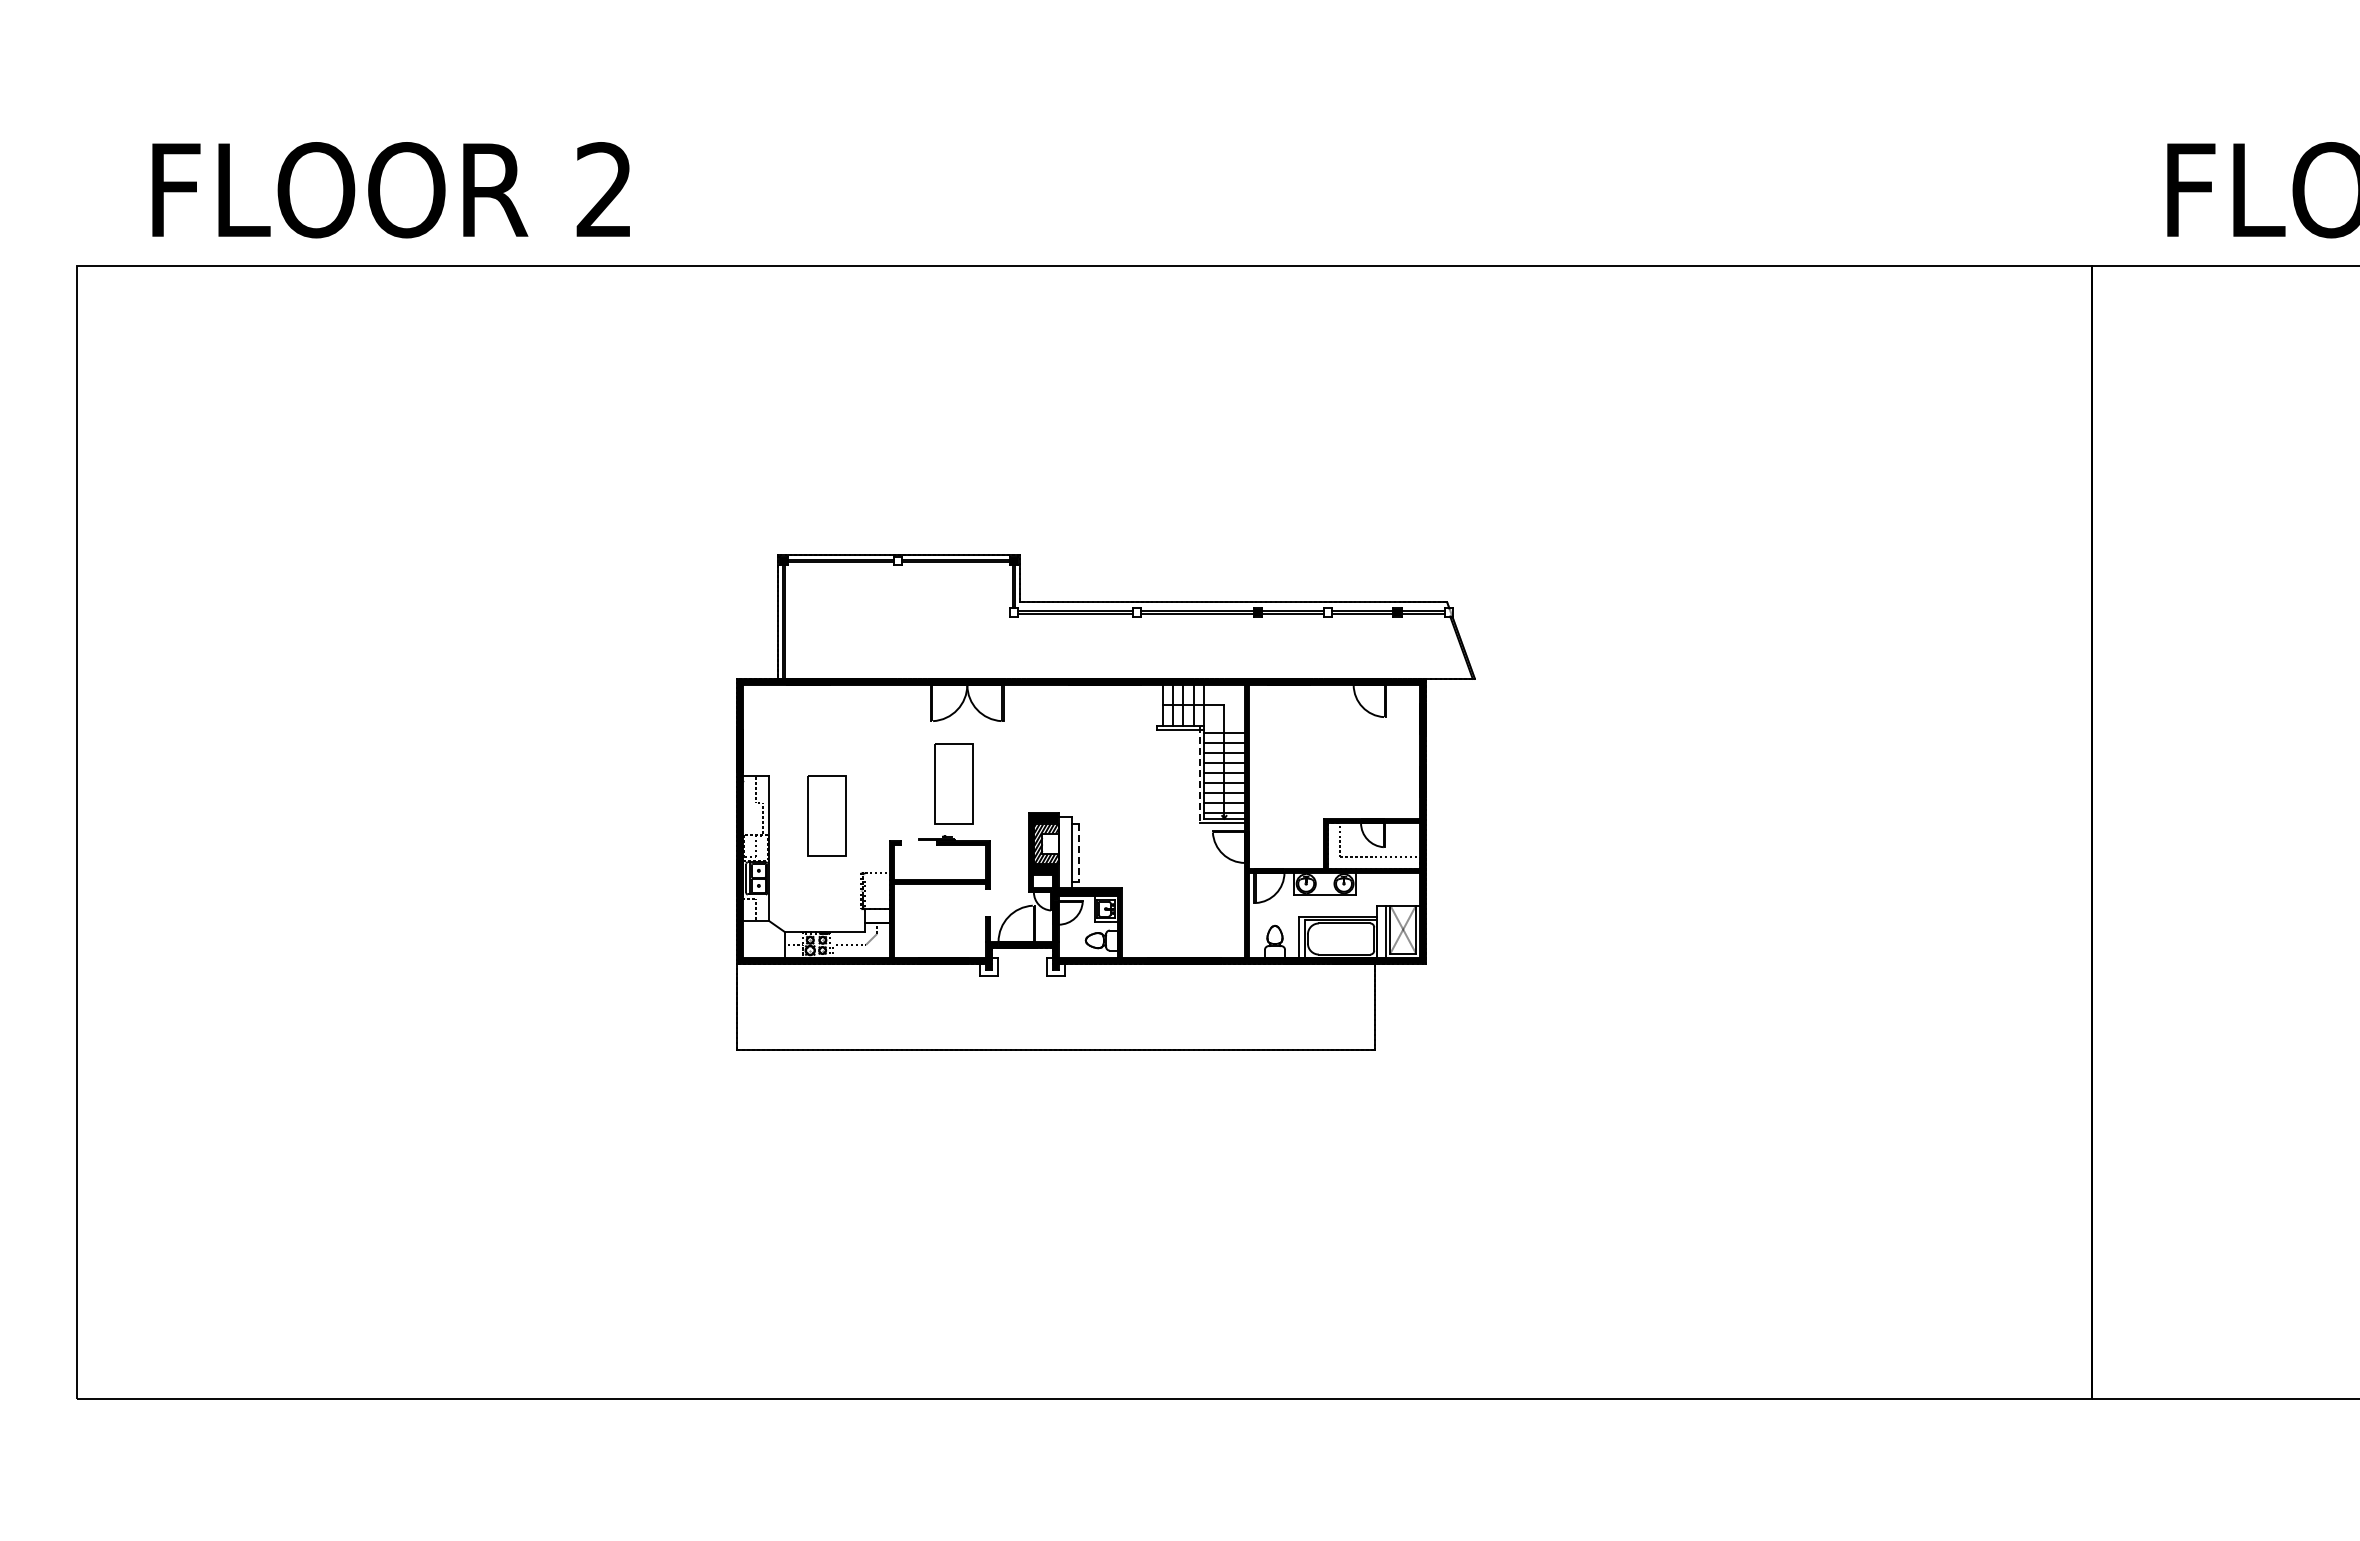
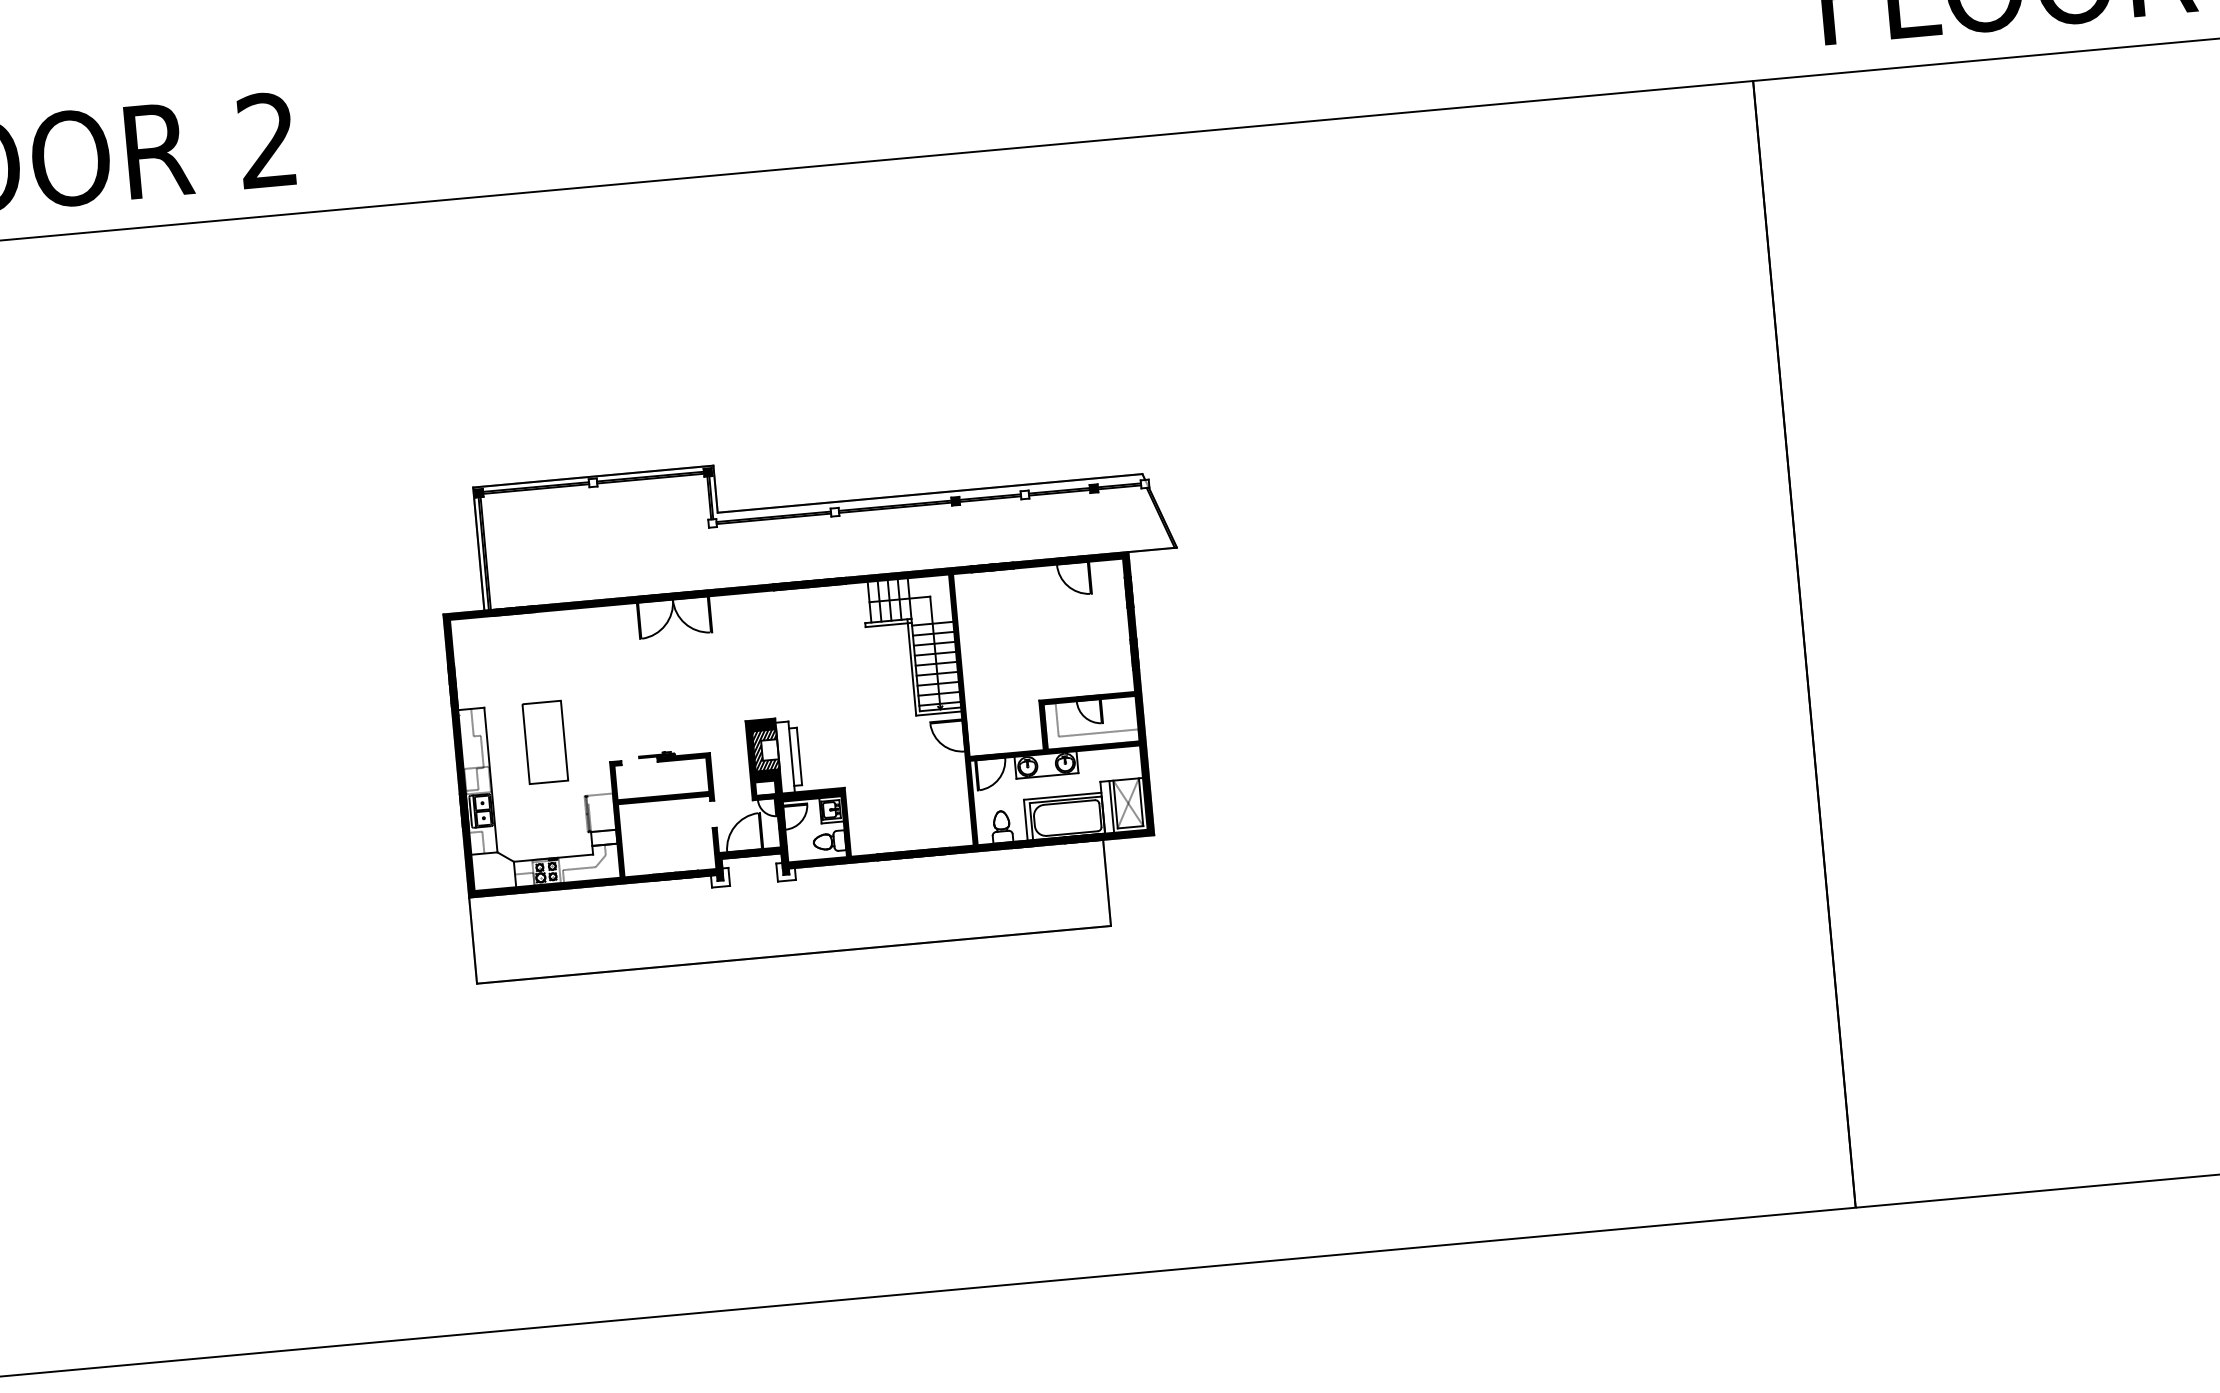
line: (1199, 774) -> (911, 667), dashed -> solid
part: (953, 783) -> (668, 698), removed
line: (1079, 852) -> (799, 756), dashed -> solid

